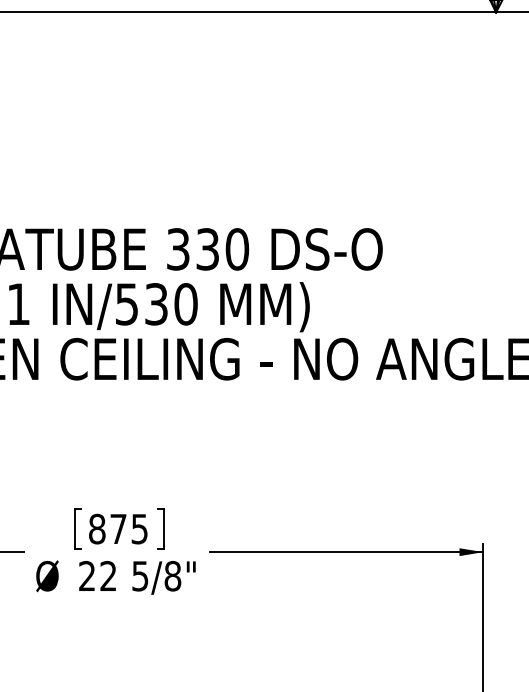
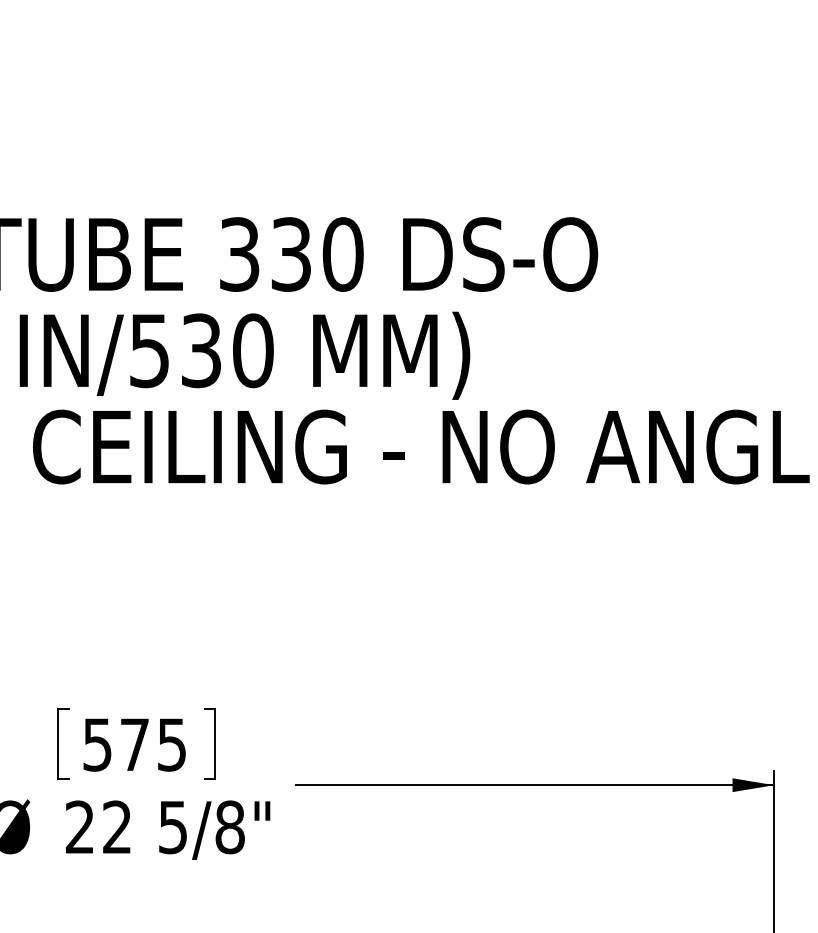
text: (97, 528) -> (98, 743), 875 -> 575

